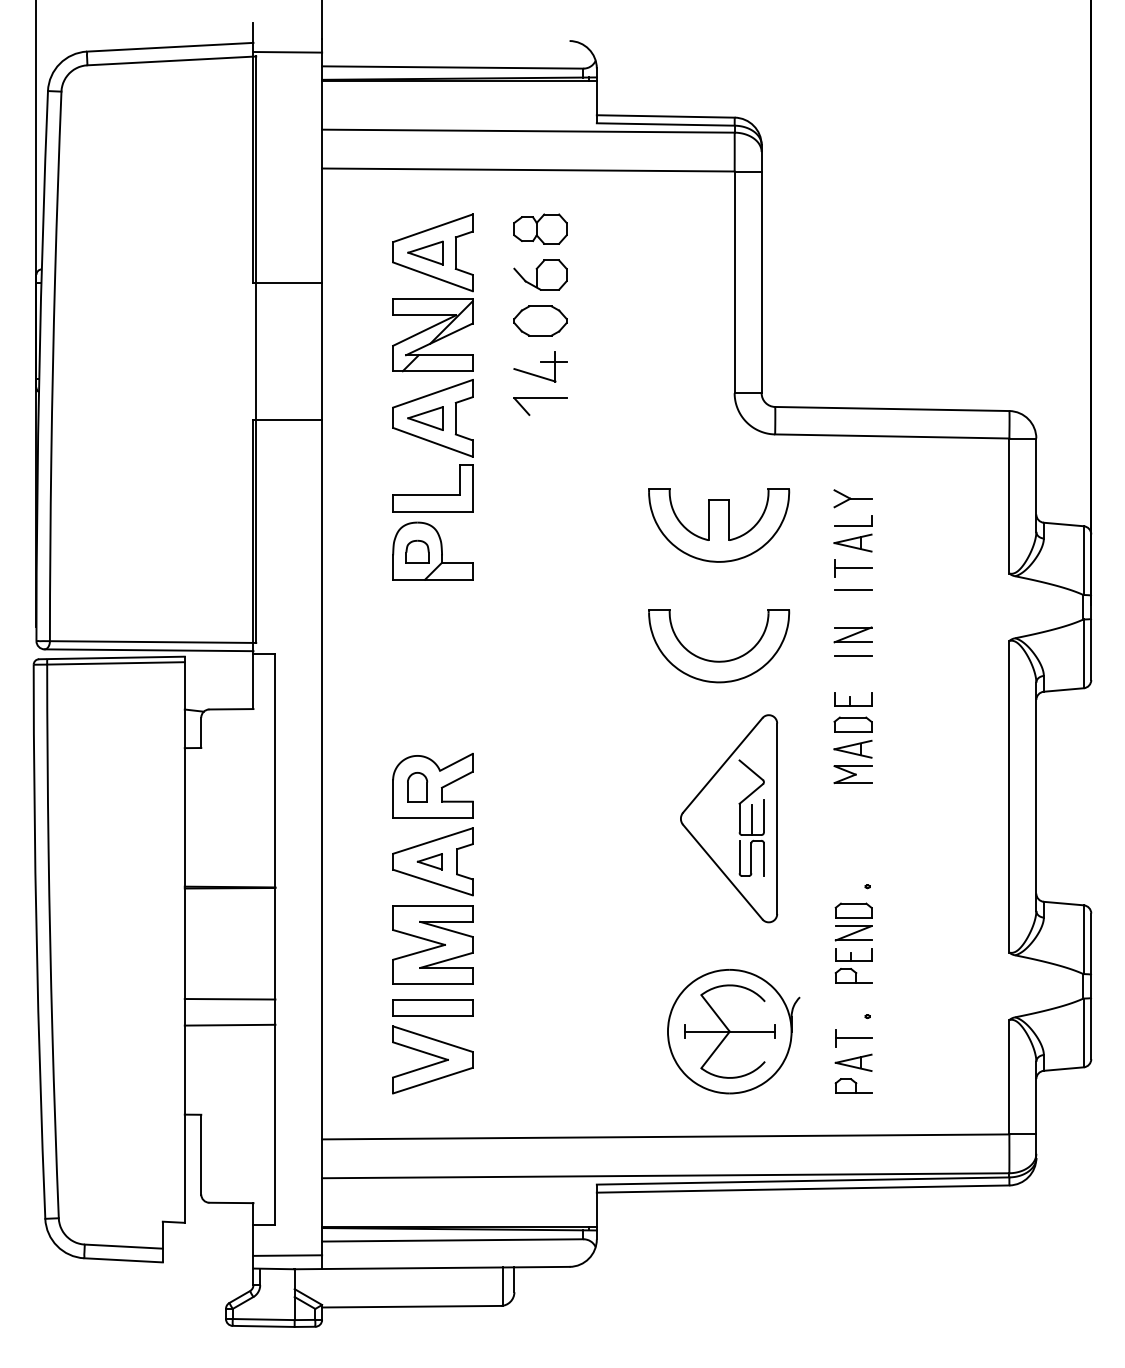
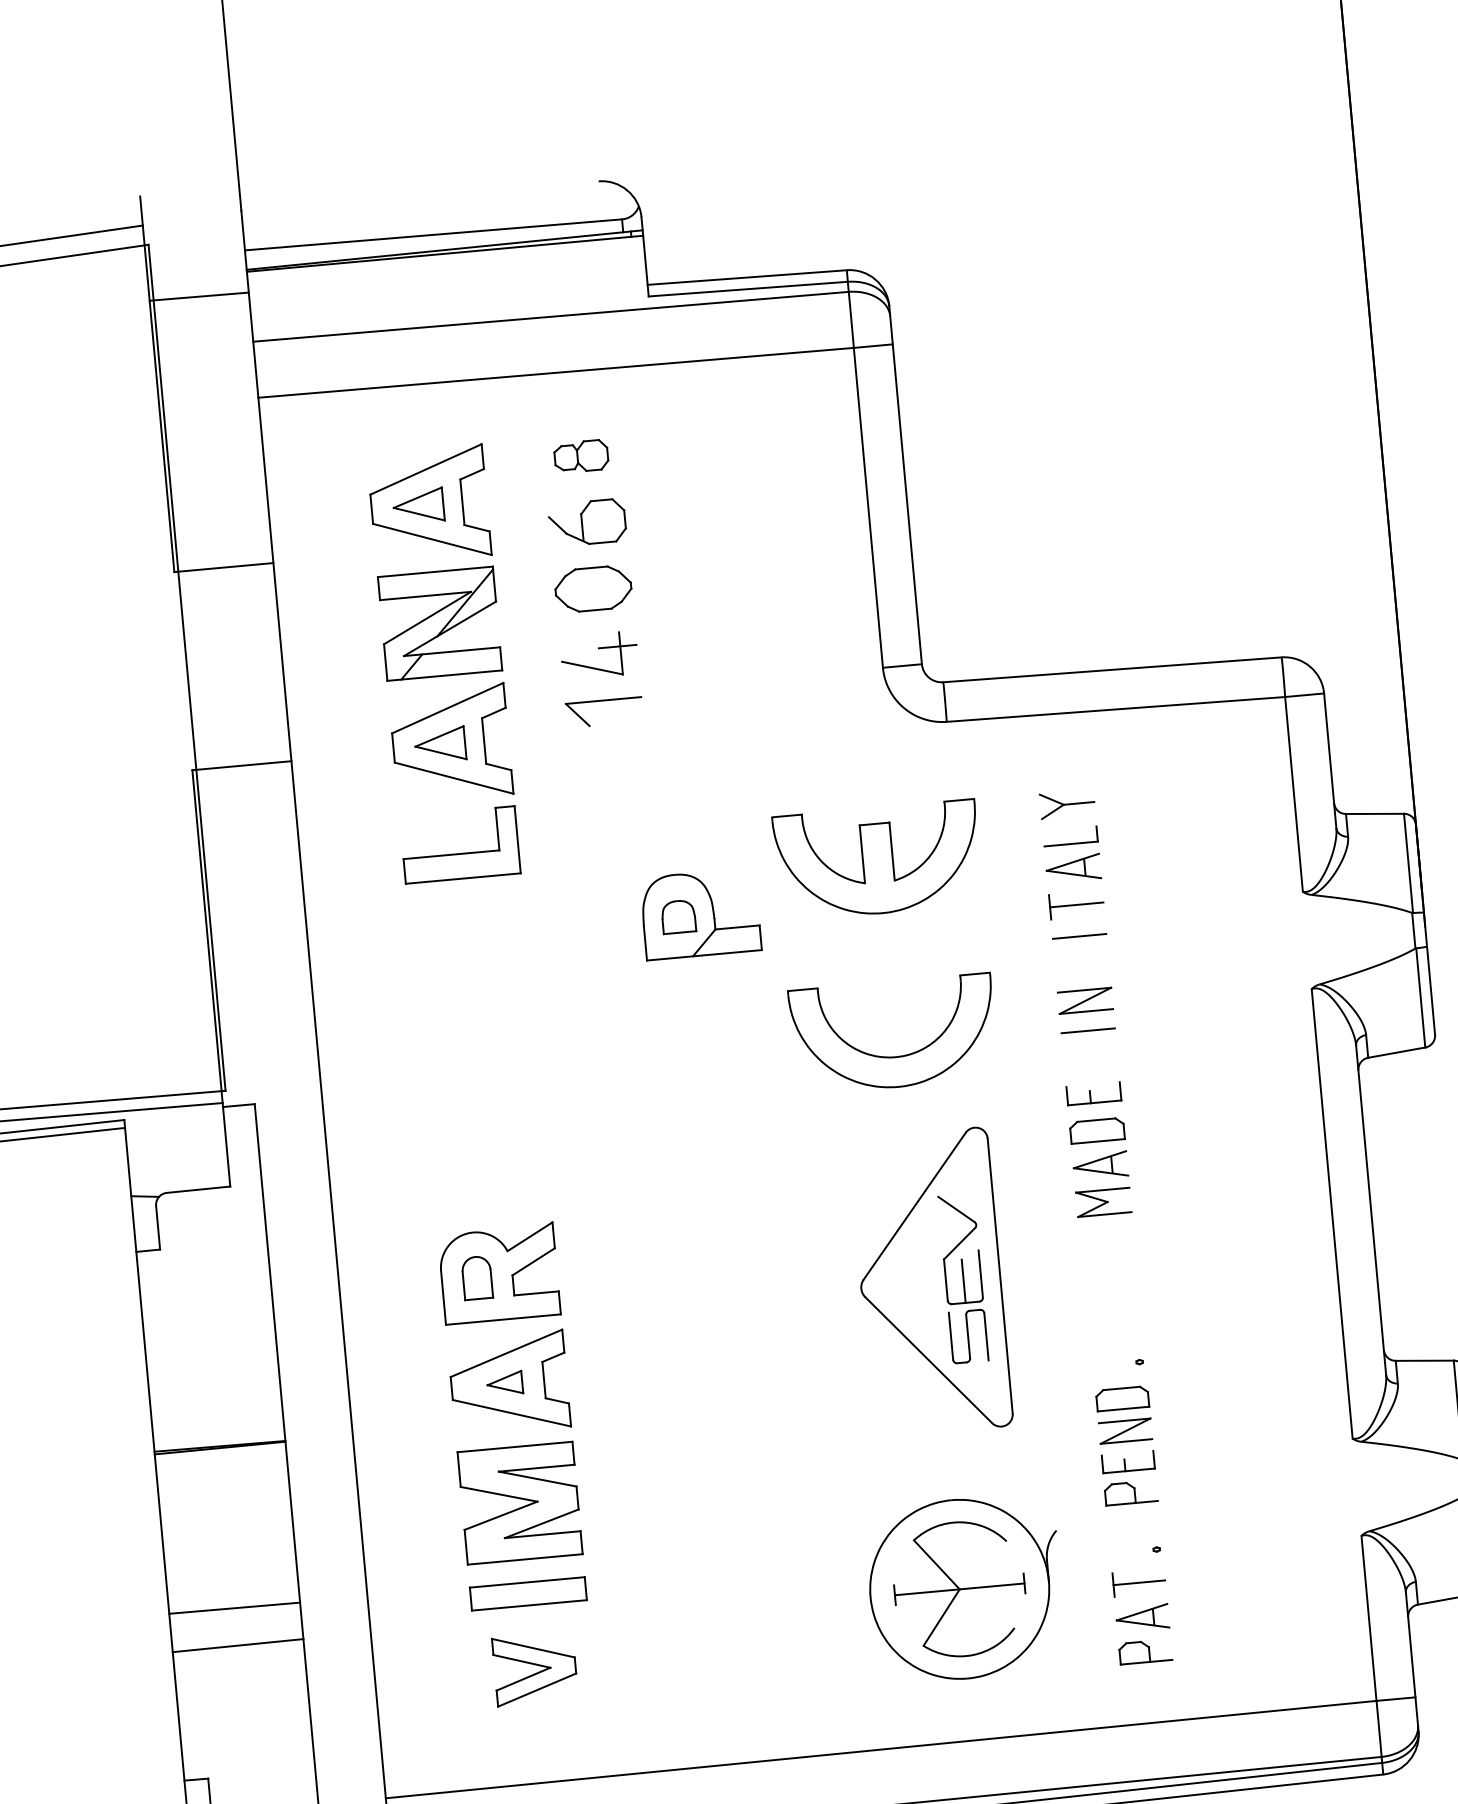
line: (287, 52) -> (198, 296), moved
part: (540, 228) -> (581, 455), size x0.7
part: (432, 550) -> (699, 913), moved
part: (432, 1059) -> (534, 1668), size x0.7

